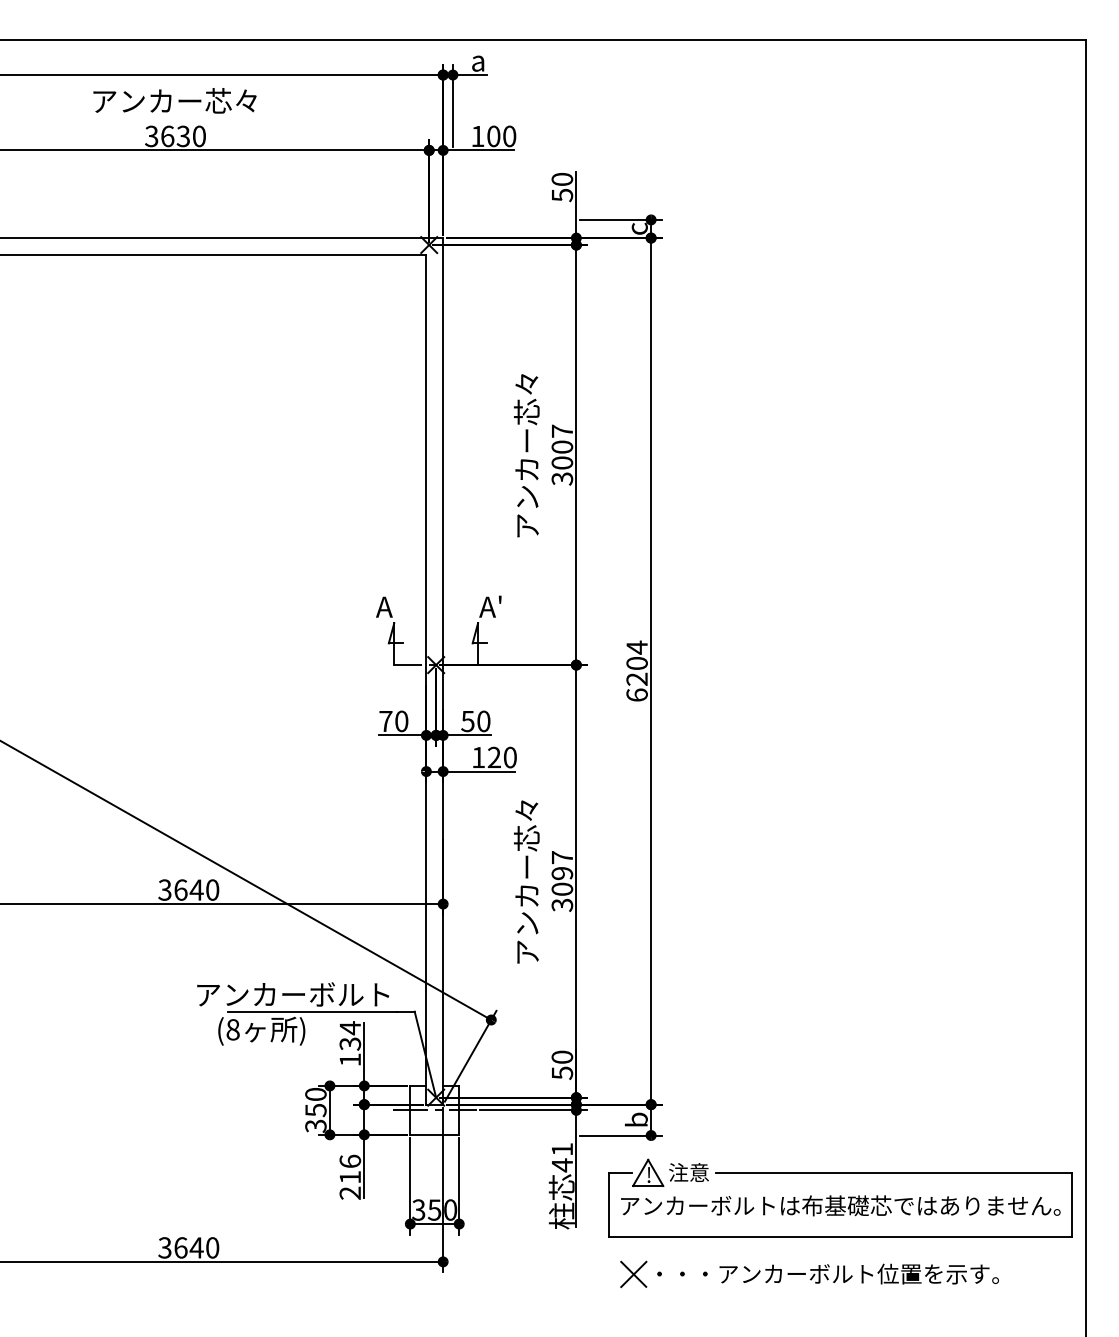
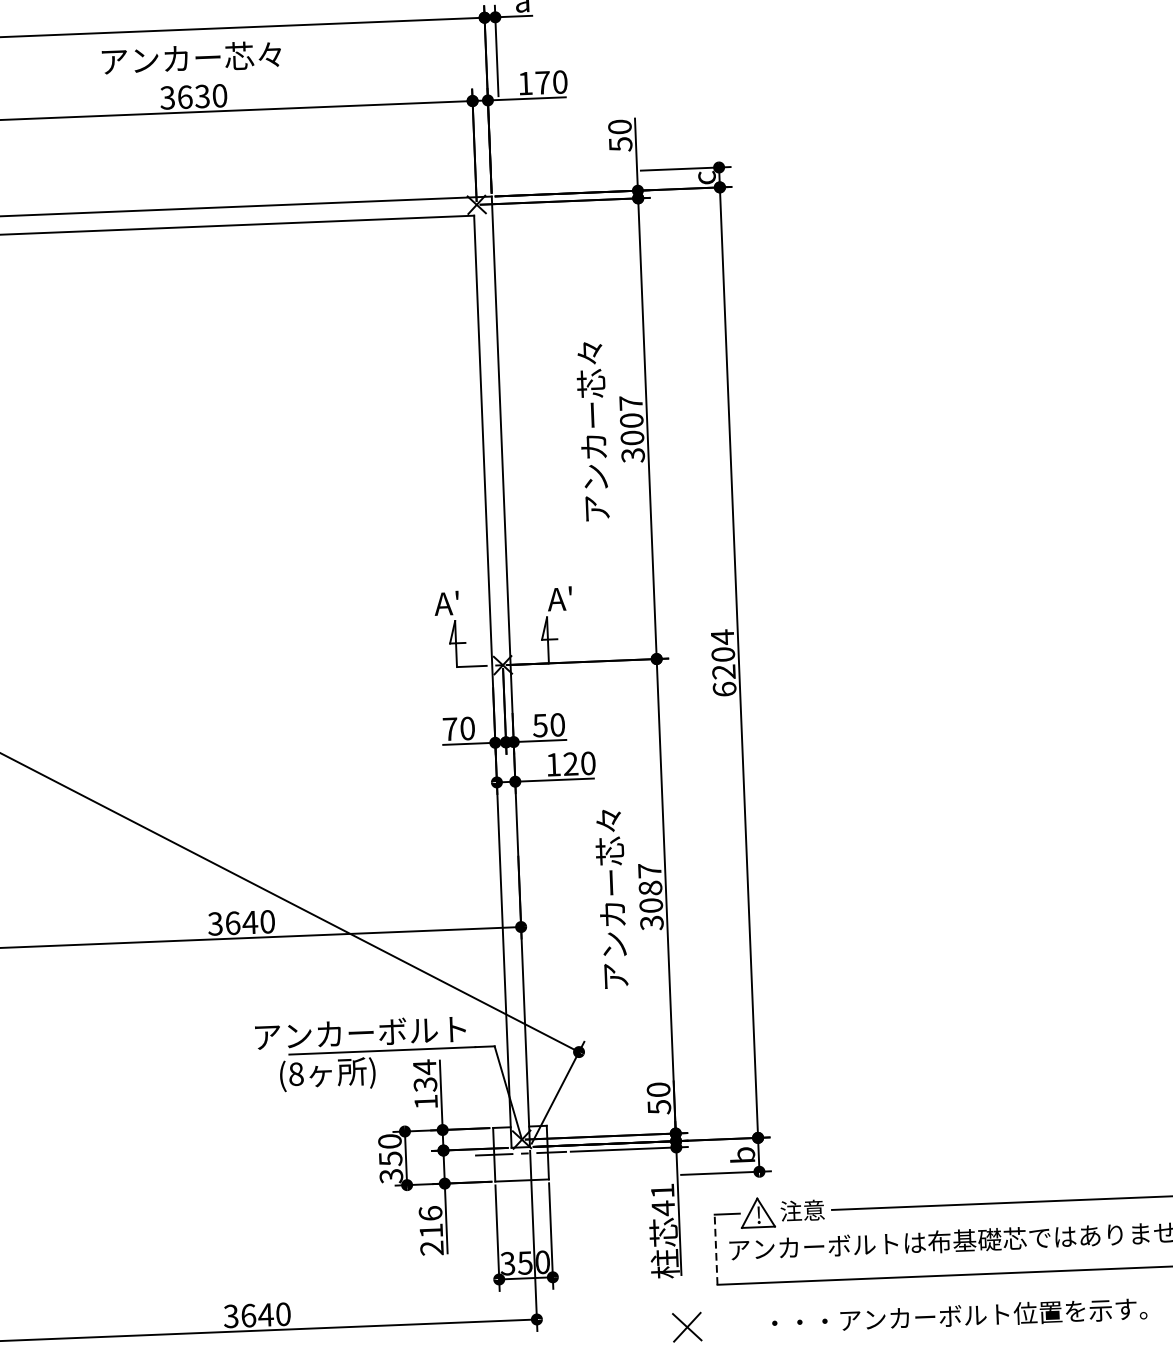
text: (493, 136) -> (542, 82), 100 -> 170
text: (396, 599) -> (456, 595), A -> A'
text: (562, 873) -> (650, 888), 3097 -> 3087
line: (608, 1204) -> (715, 1249), solid -> dashed
part: (633, 1274) -> (686, 1327), moved

